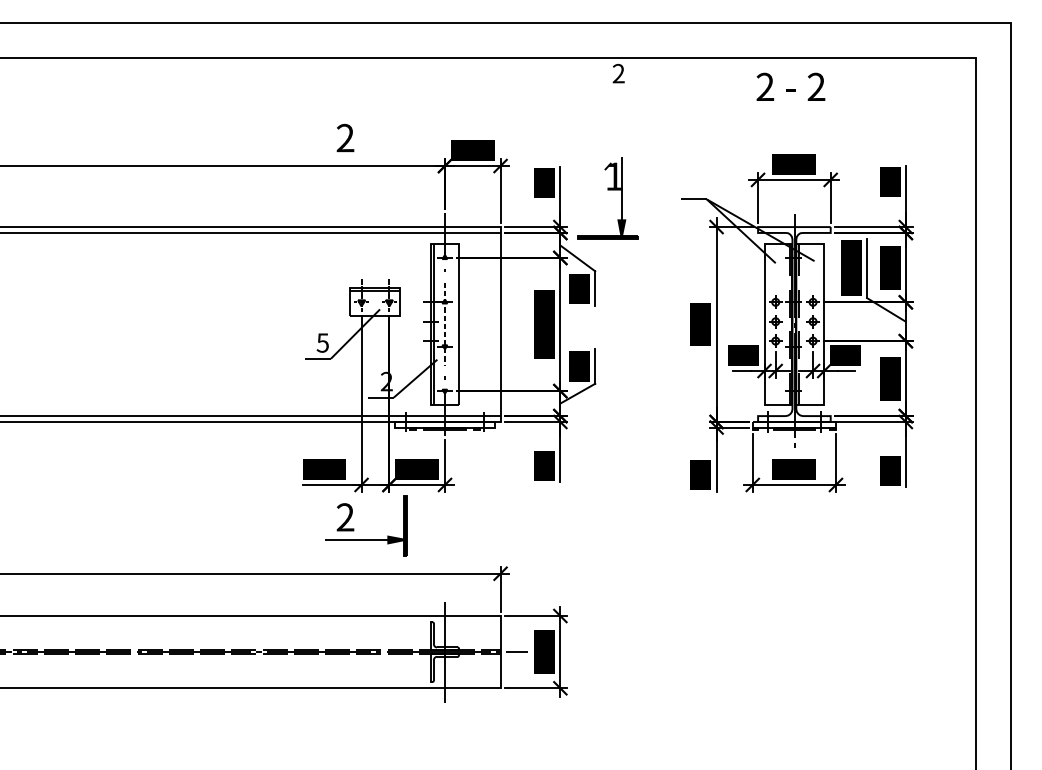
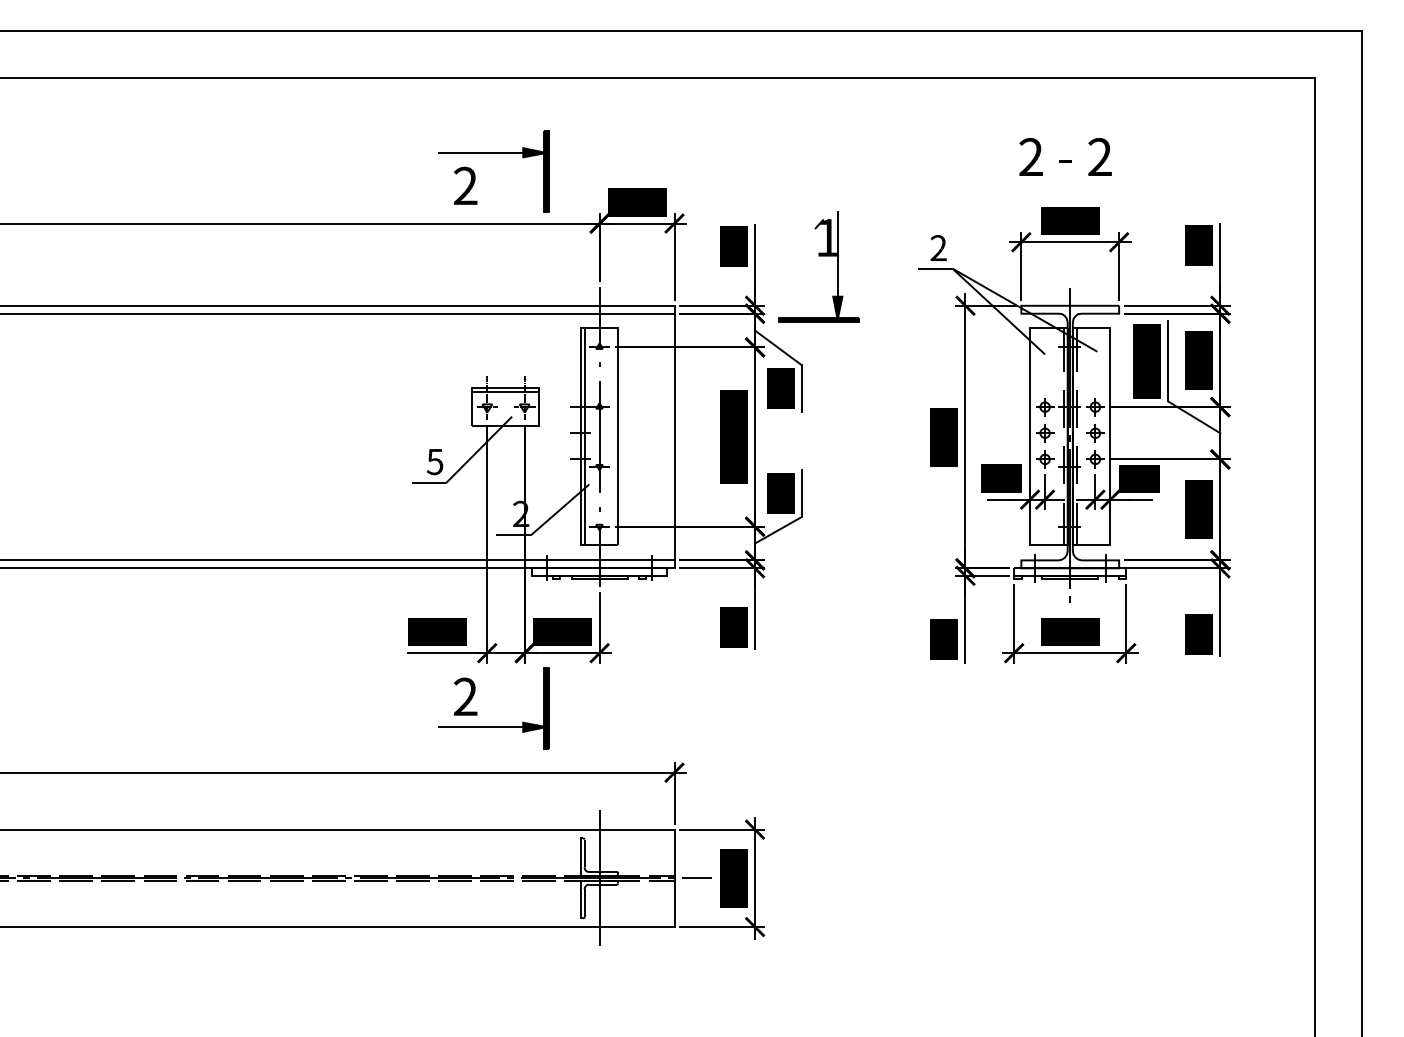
text: (618, 73) -> (938, 247), moved
text: (790, 86) -> (1065, 156), moved
part: (366, 114) -> (493, 153), added
line: (444, 324) -> (599, 437), dashed -> solid

